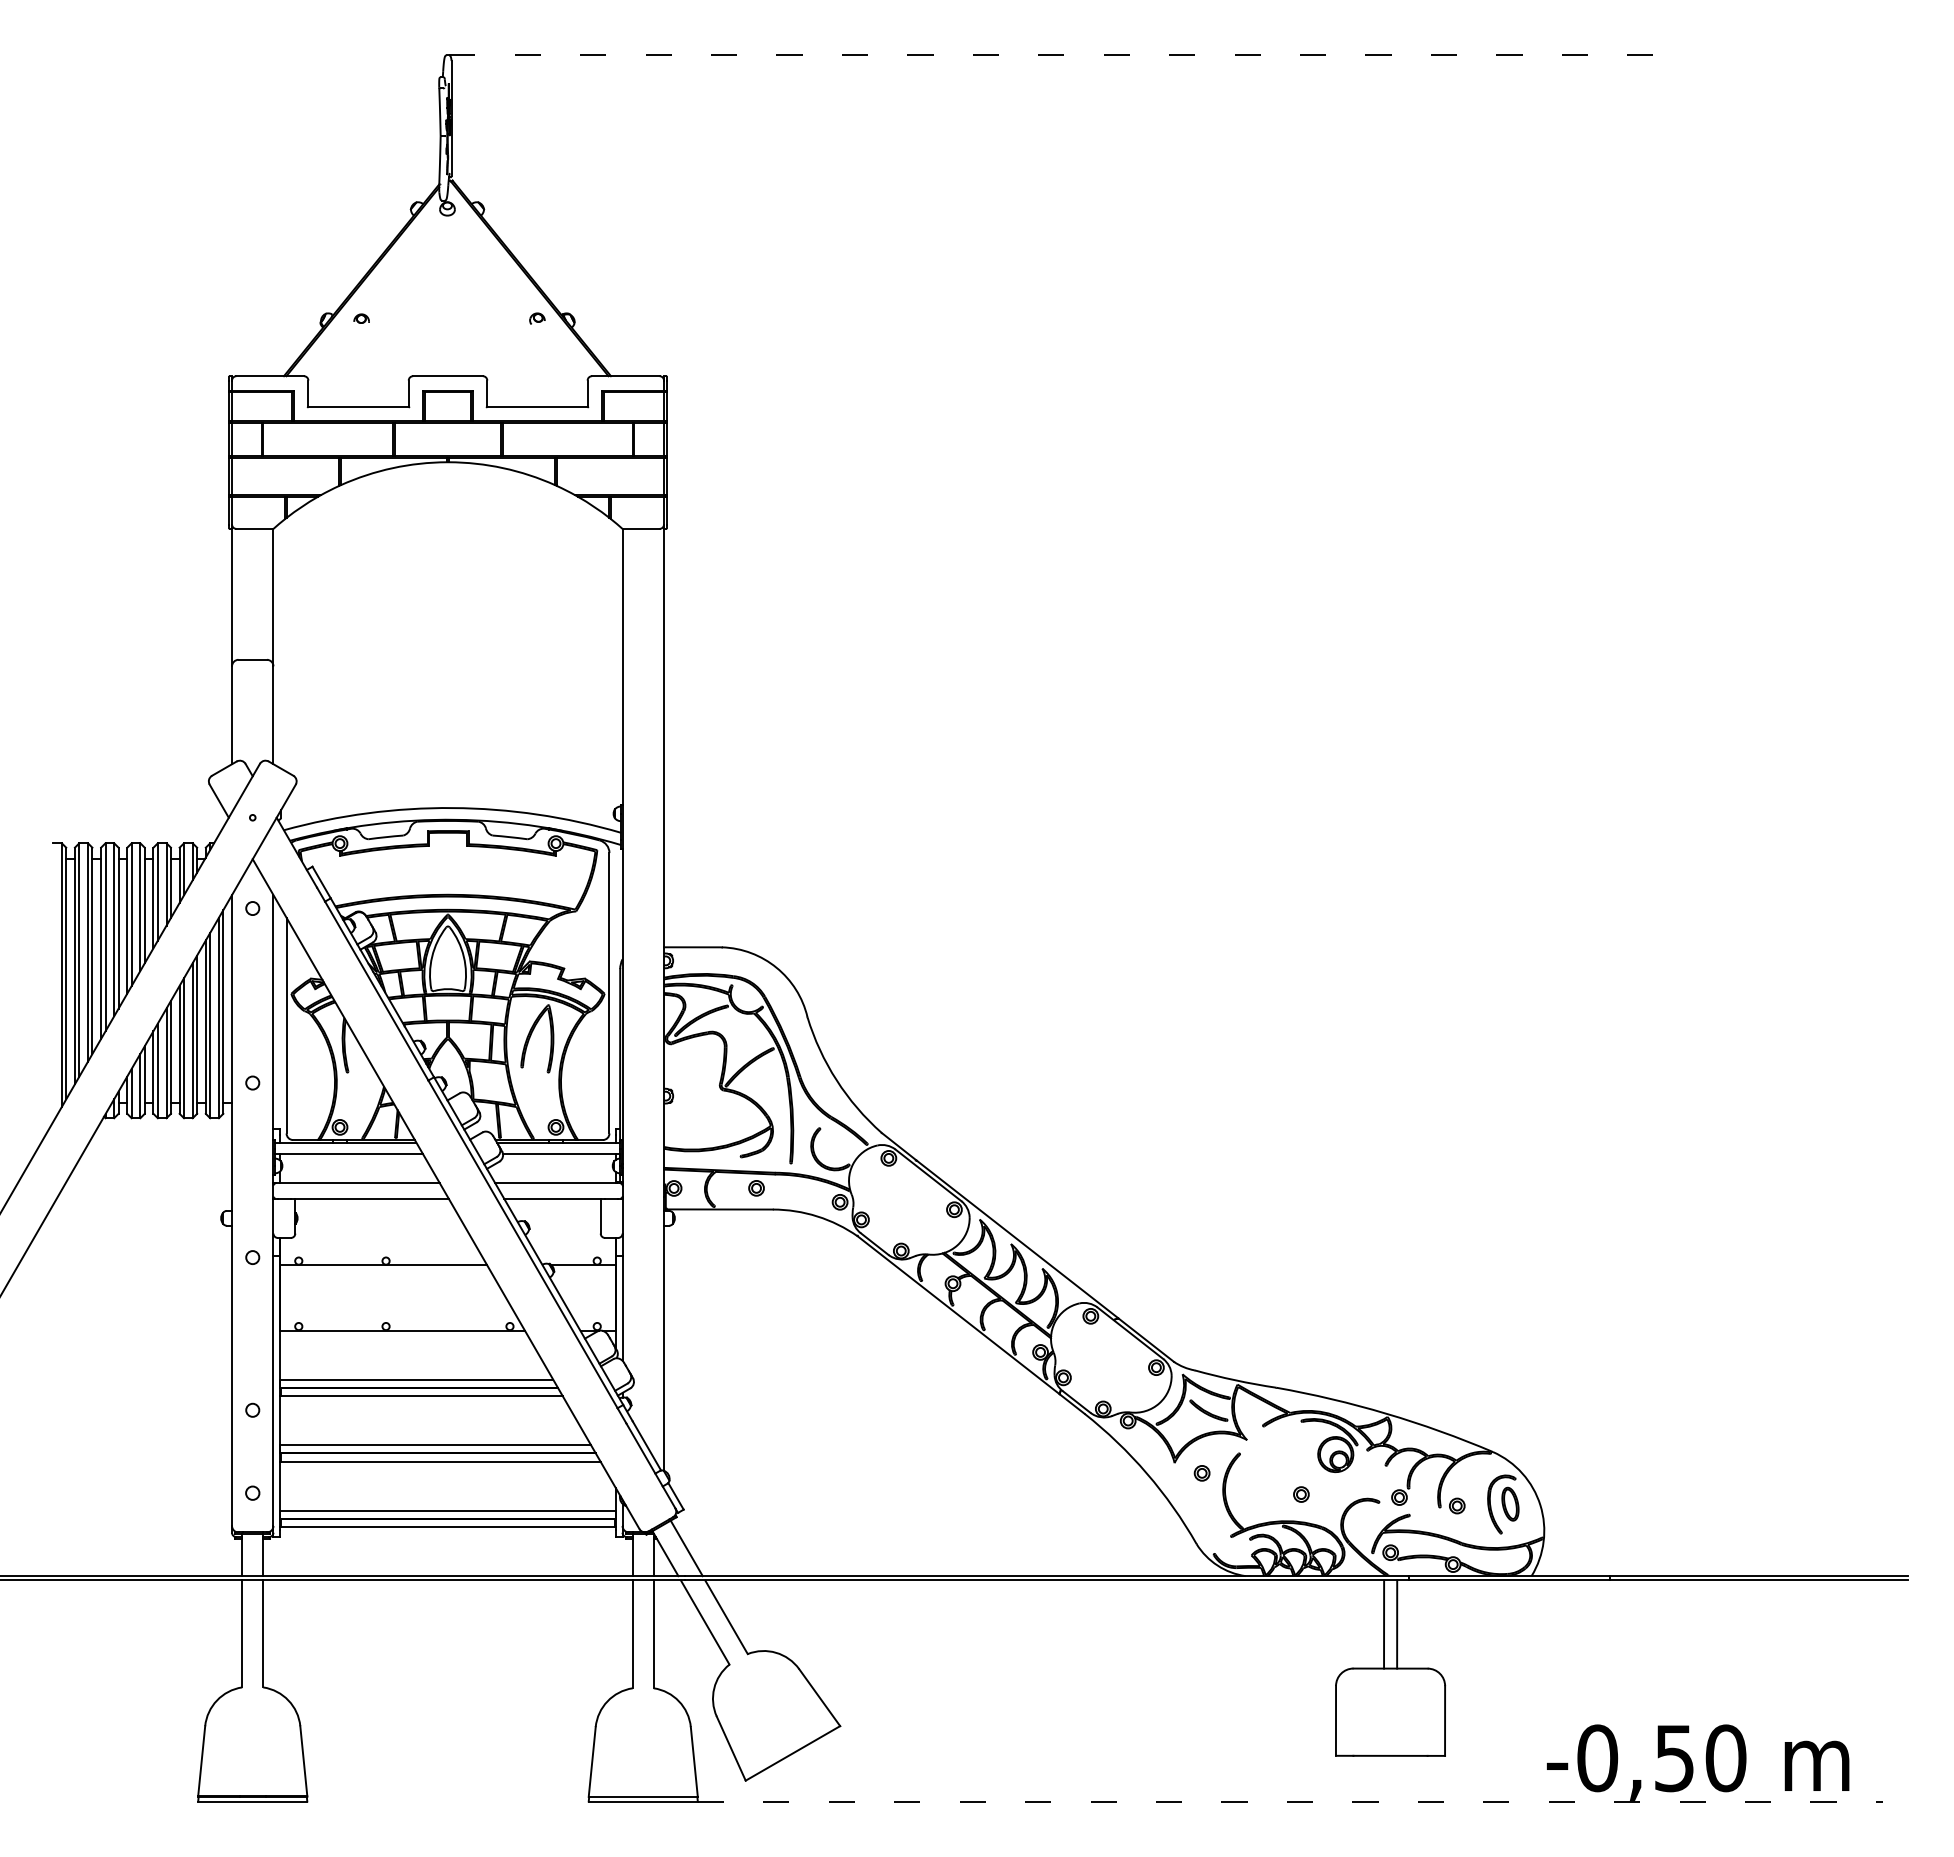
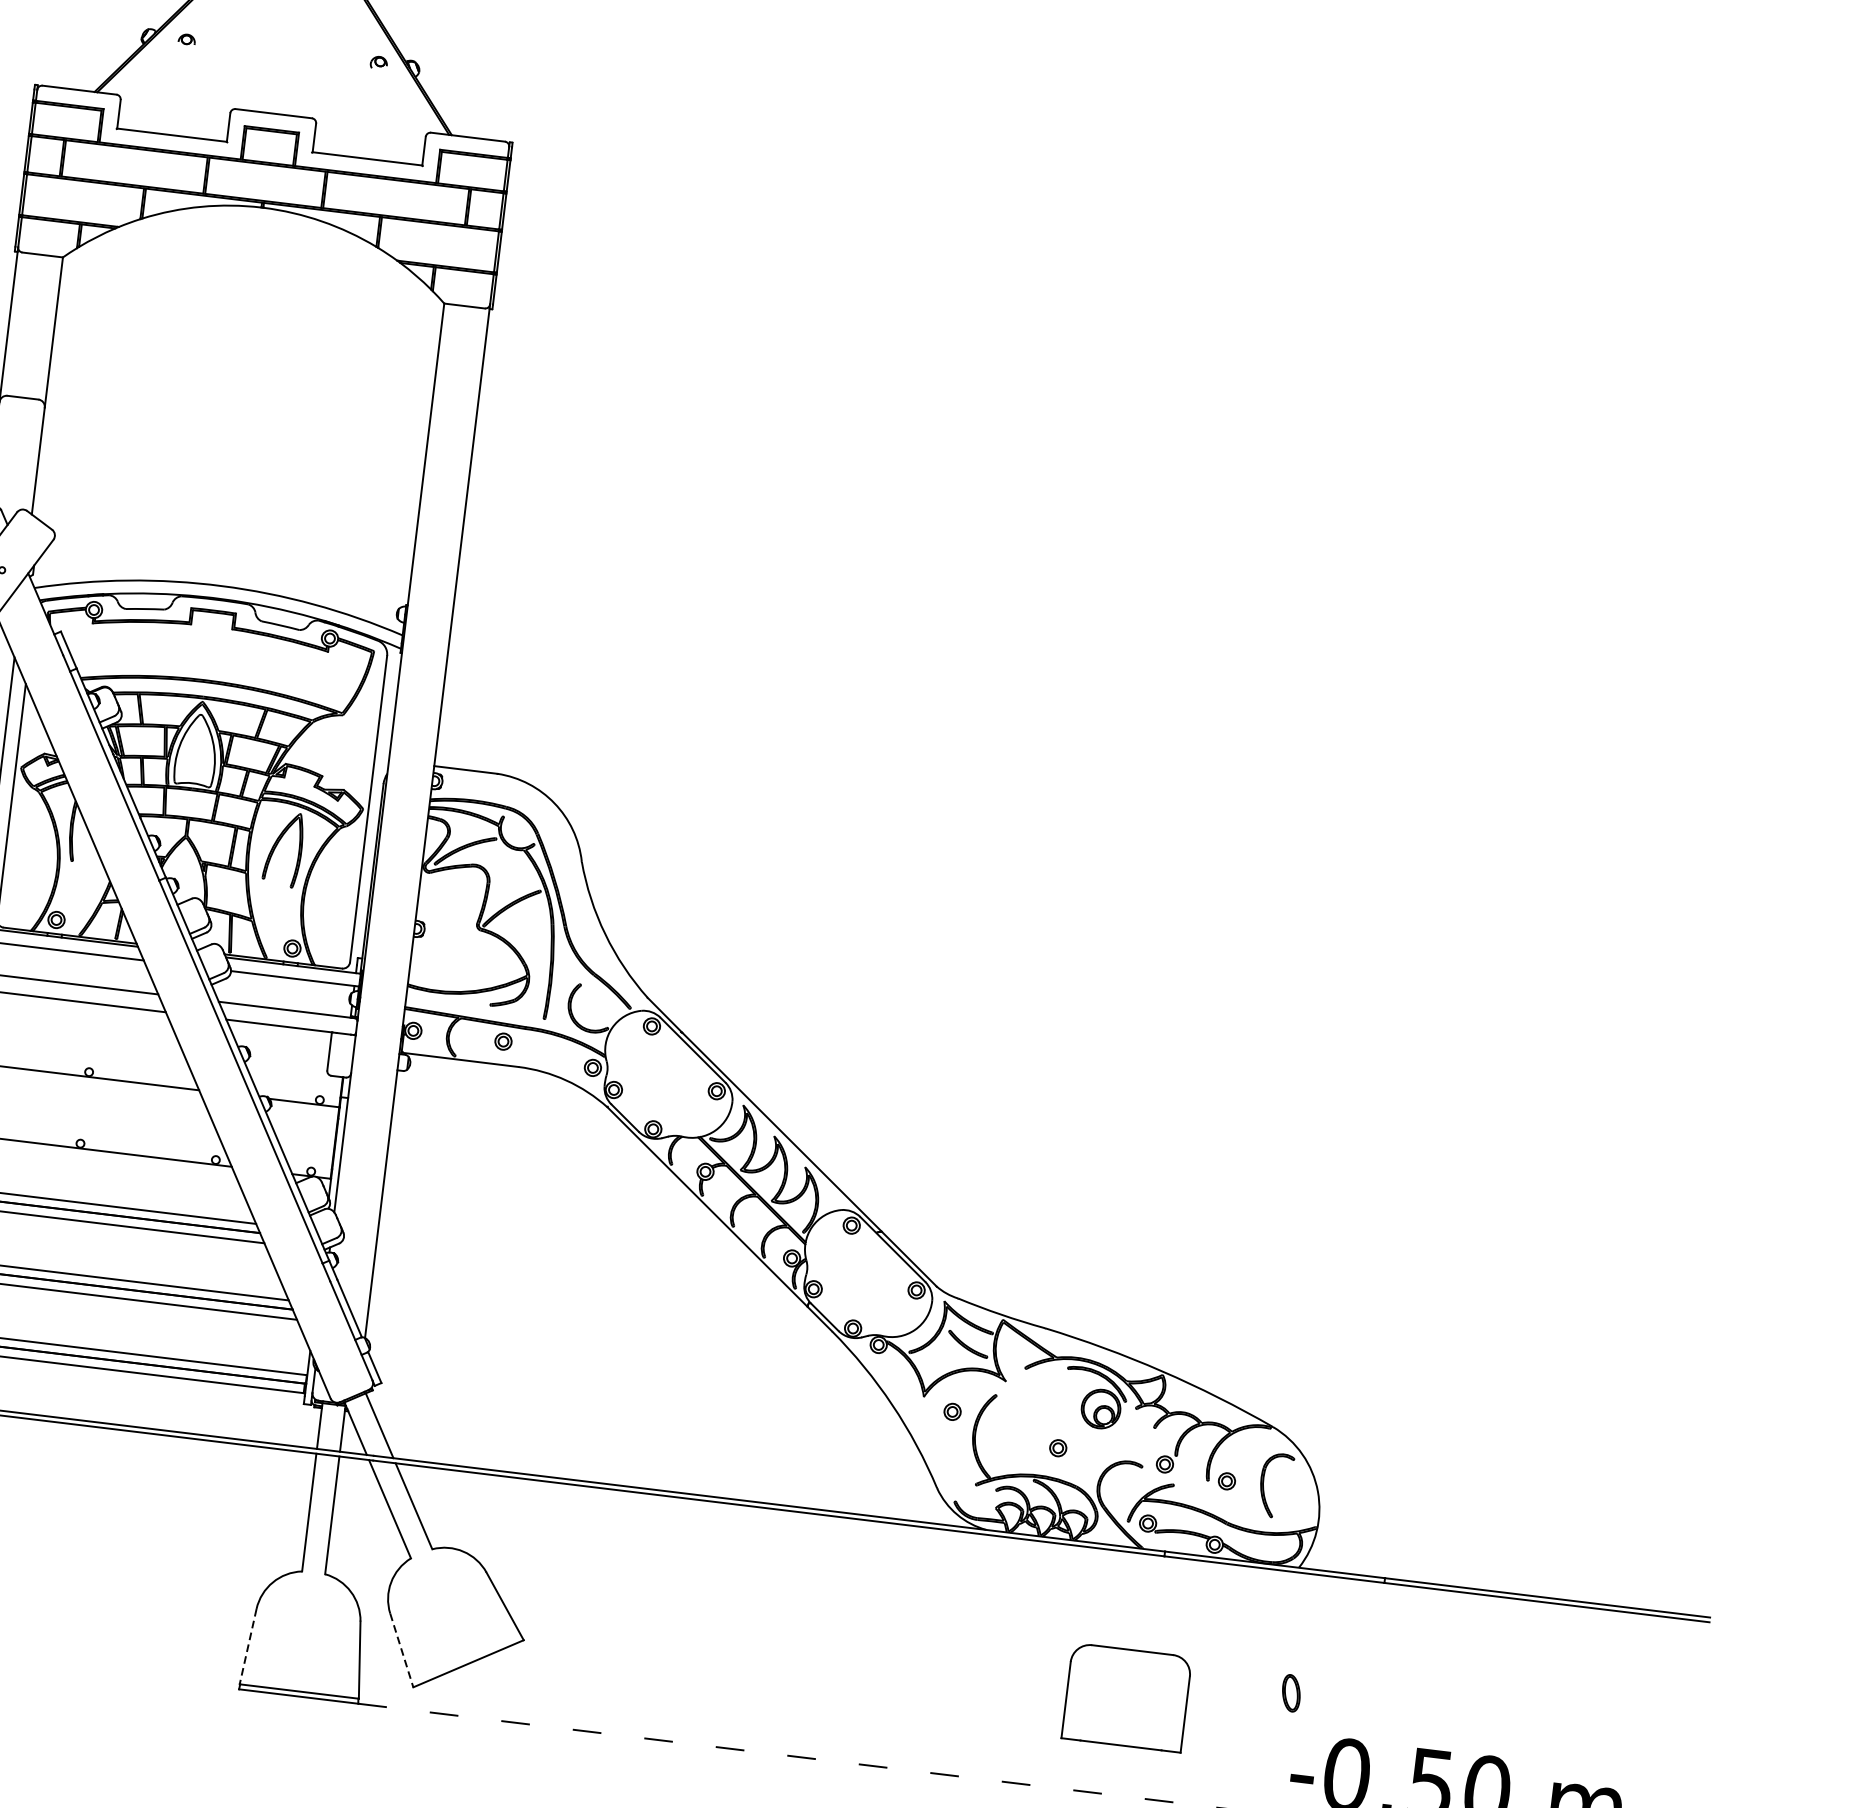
part: (1510, 1503) -> (1291, 1692), moved
line: (1384, 1624) -> (1131, 1601), removed
line: (1397, 1624) -> (1146, 1602), removed
line: (731, 1749) -> (401, 1651), solid -> dashed
line: (592, 1762) -> (248, 1647), solid -> dashed

